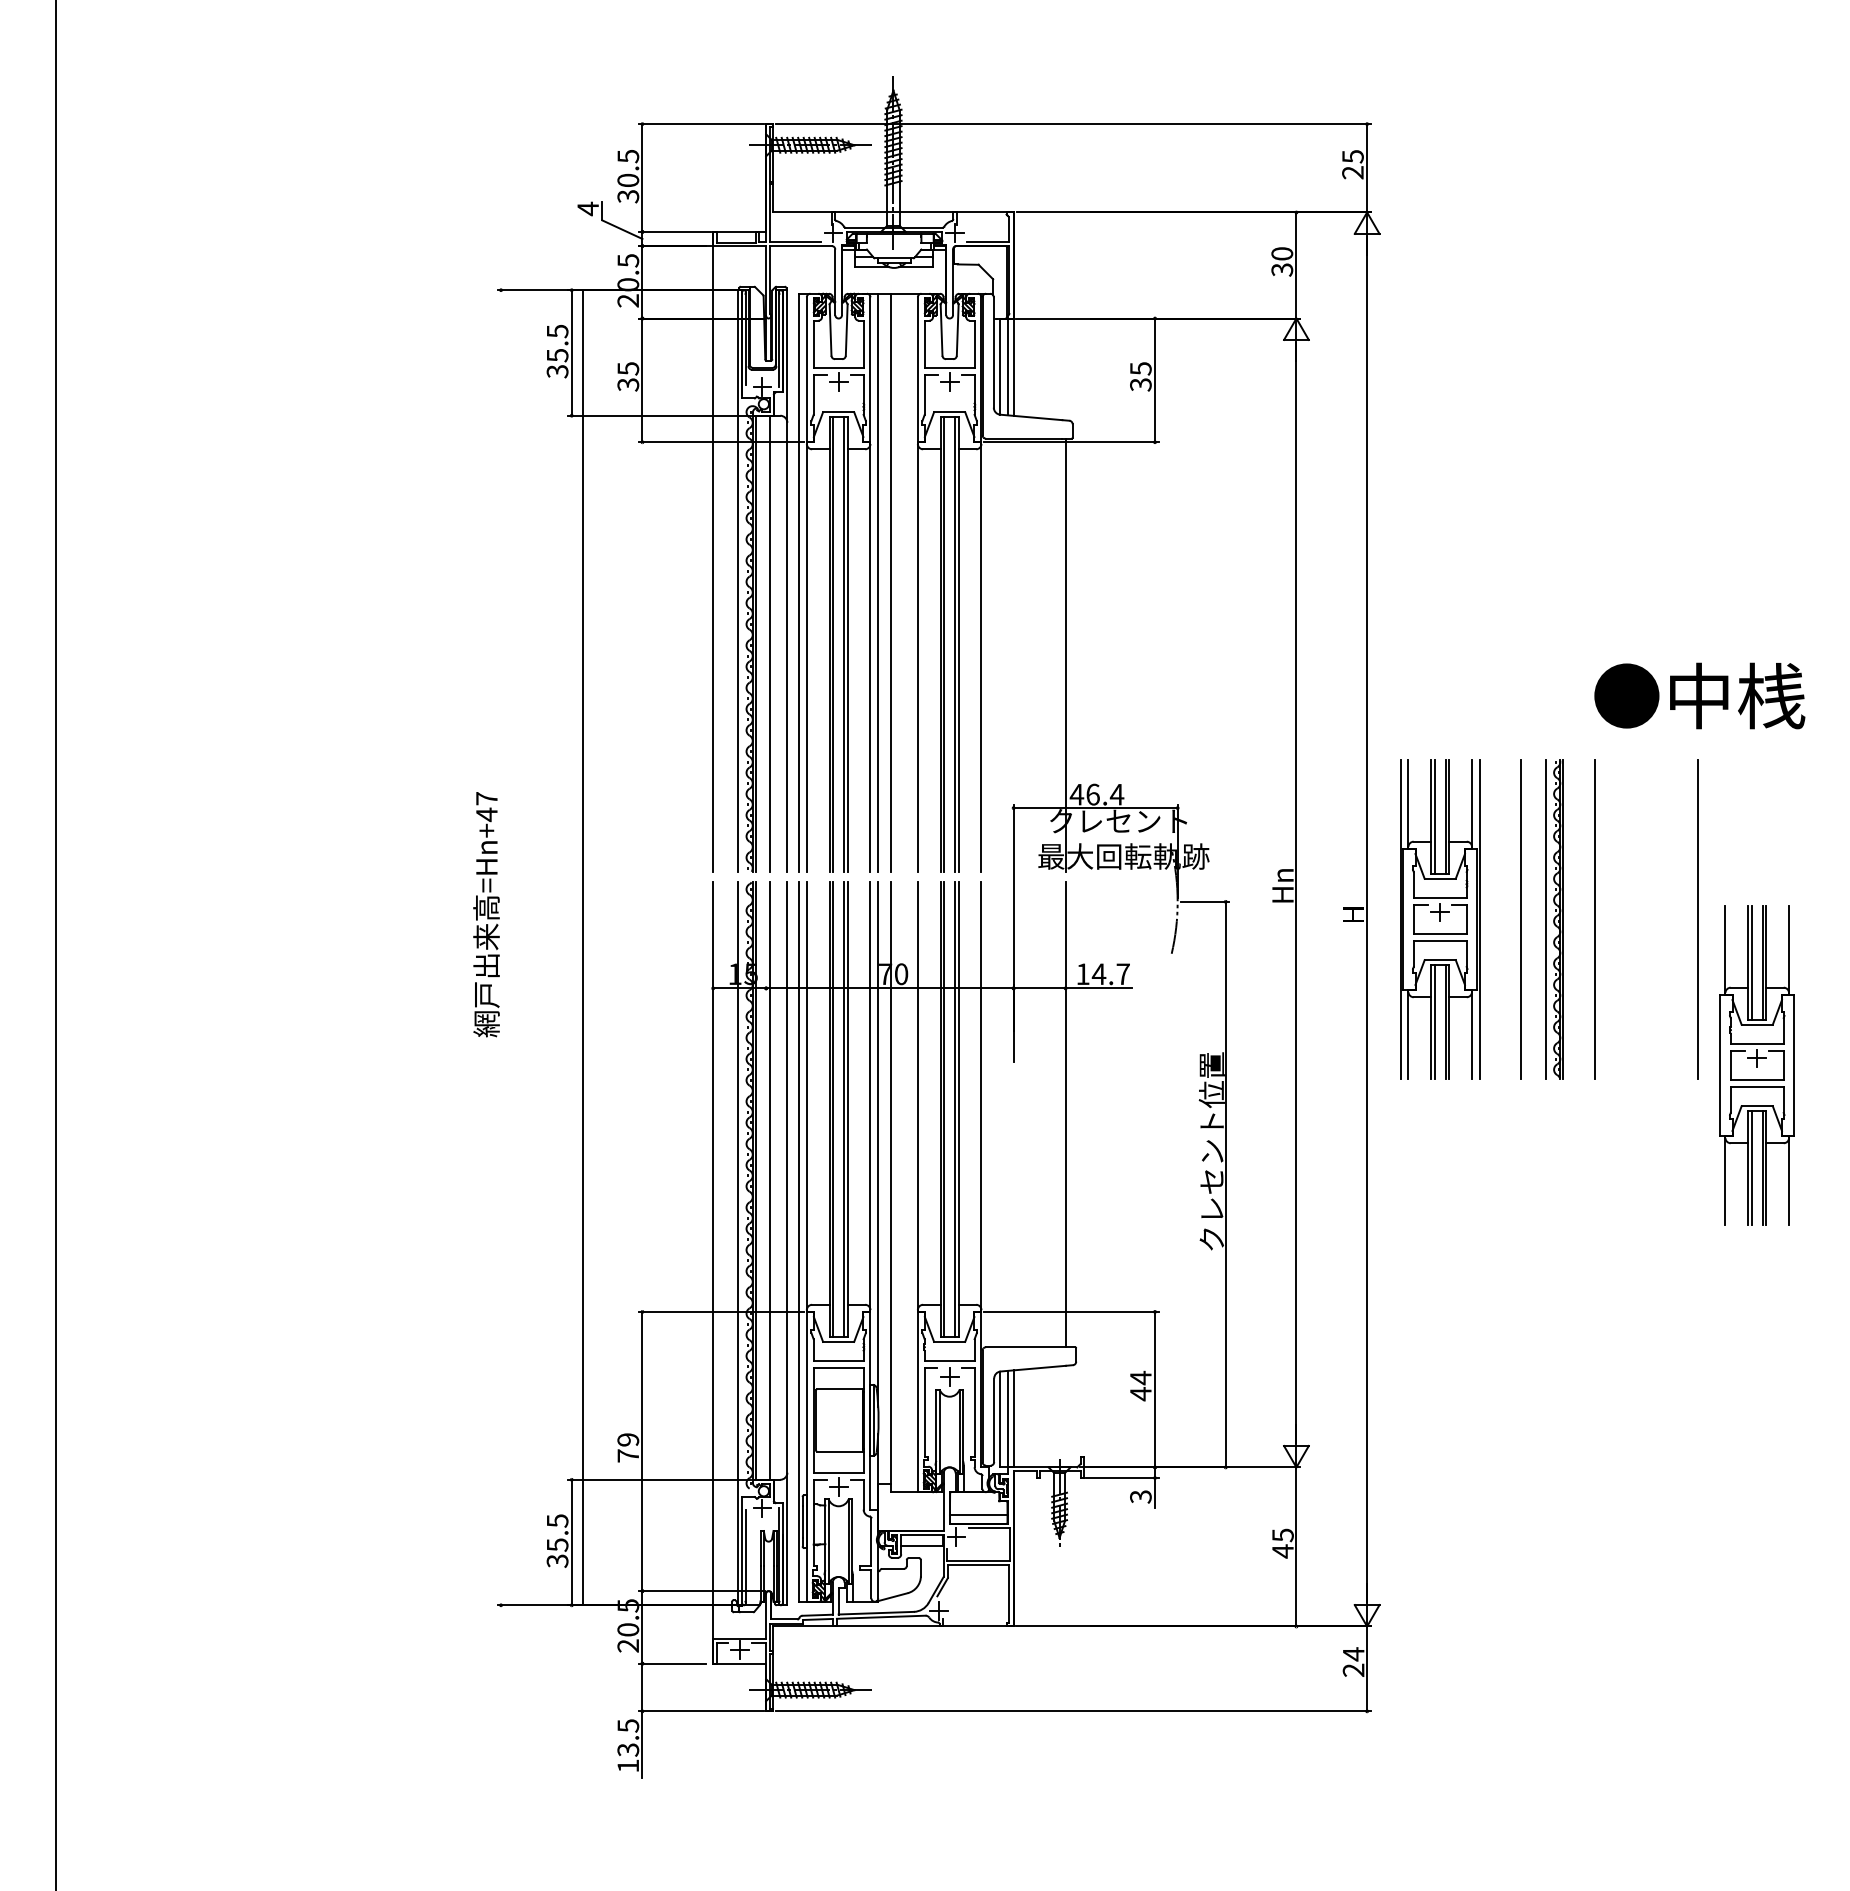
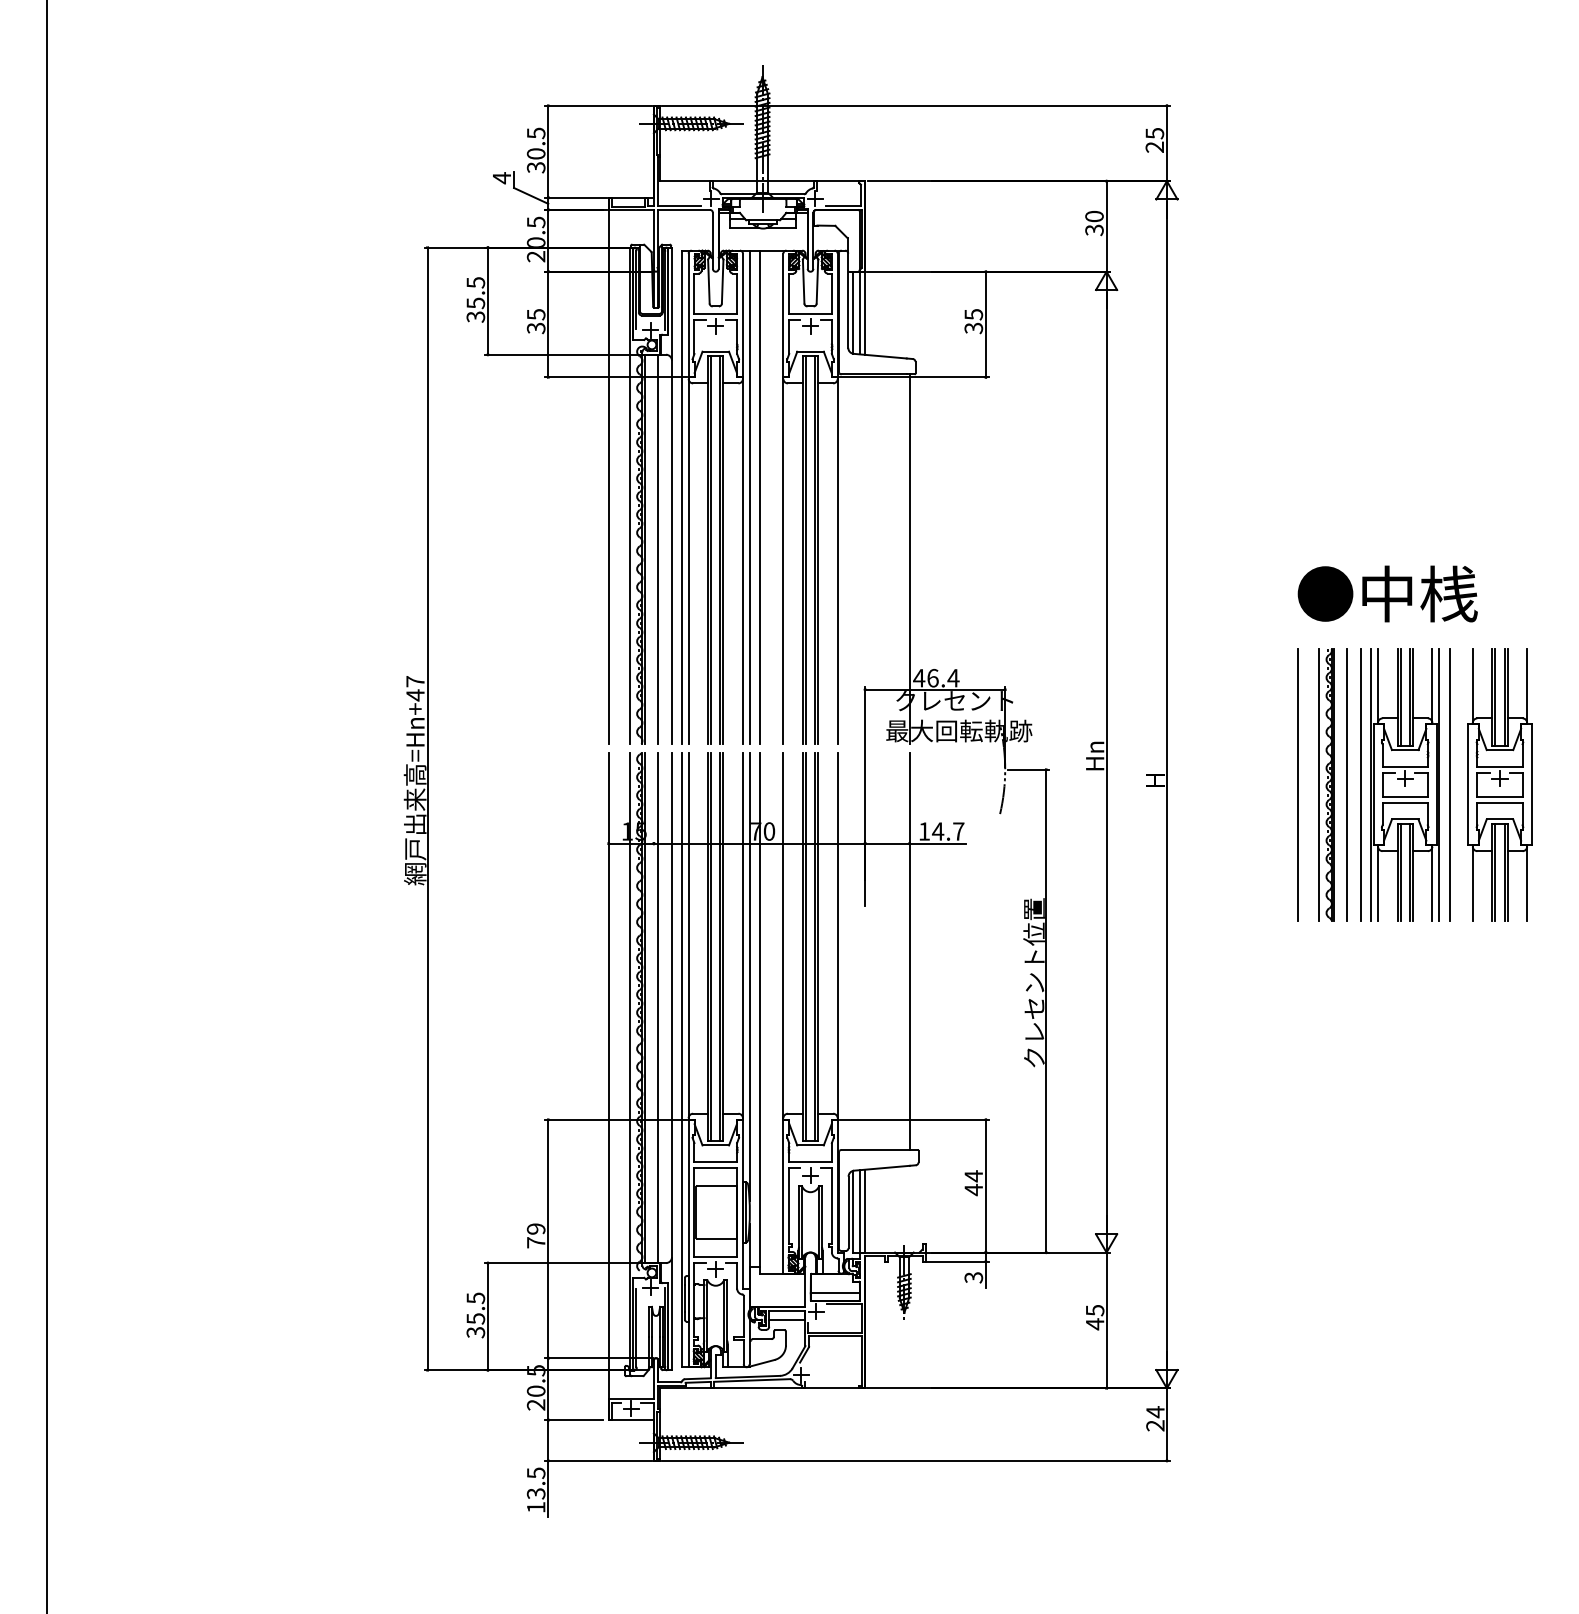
text: (1699, 695) -> (1387, 593), moved
part: (1440, 919) -> (1405, 784), moved
line: (1577, 919) -> (1346, 784), added
line: (583, 947) -> (427, 808), moved
part: (1756, 1065) -> (1499, 784), moved

